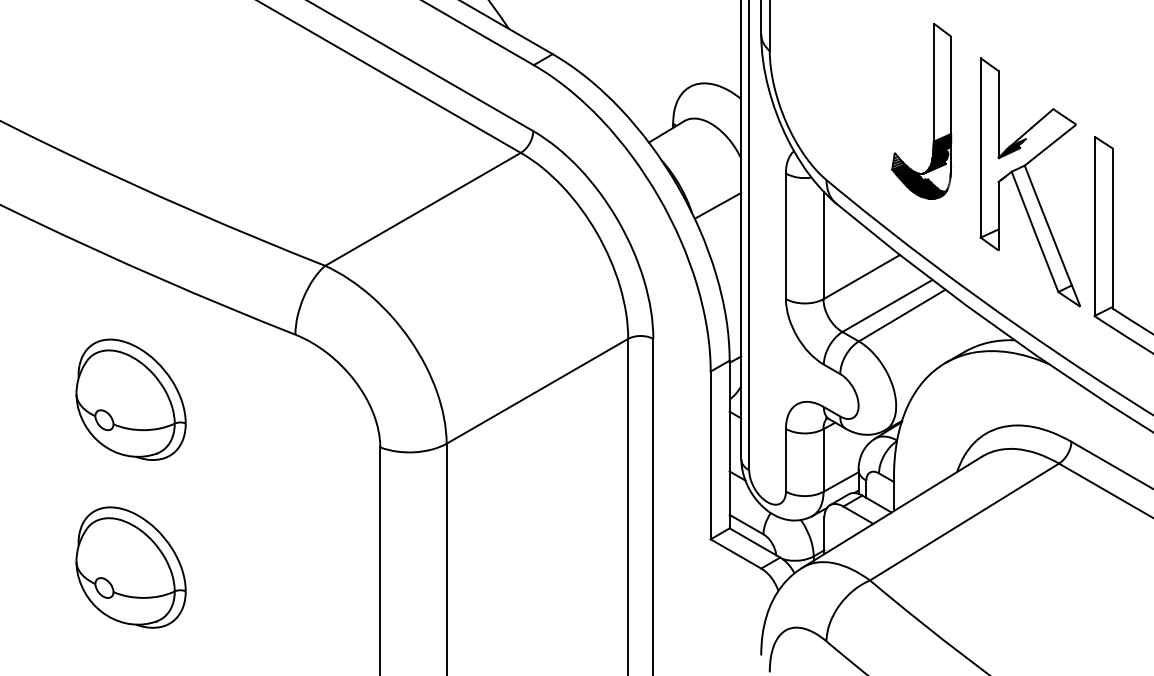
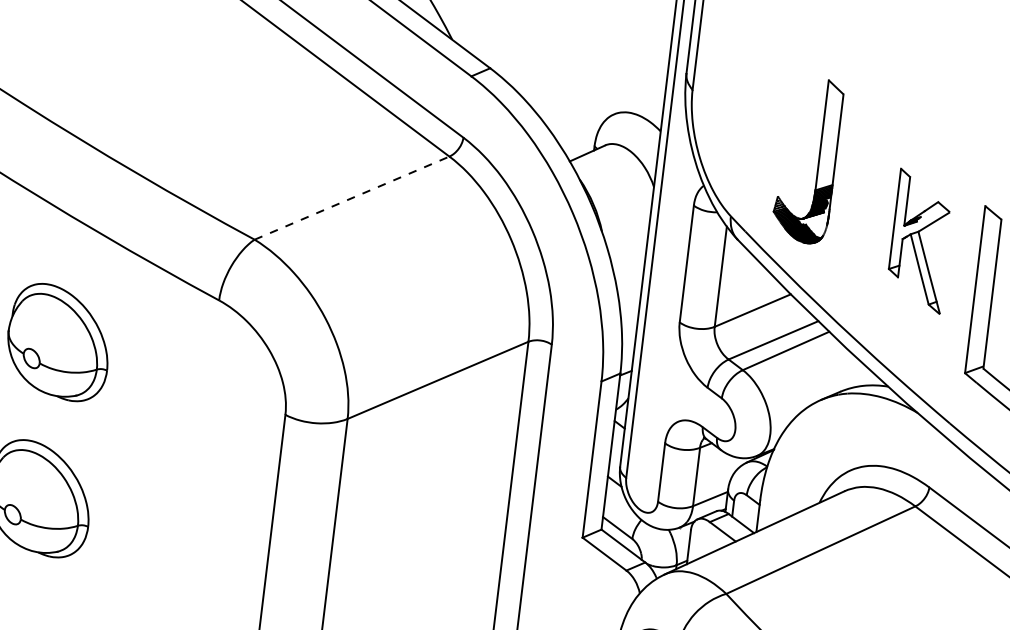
part: (933, 111) -> (818, 162), moved
part: (1030, 182) -> (920, 241), size x0.6
line: (717, 205) -> (626, 227), removed
line: (423, 209) -> (352, 198), solid -> dashed

